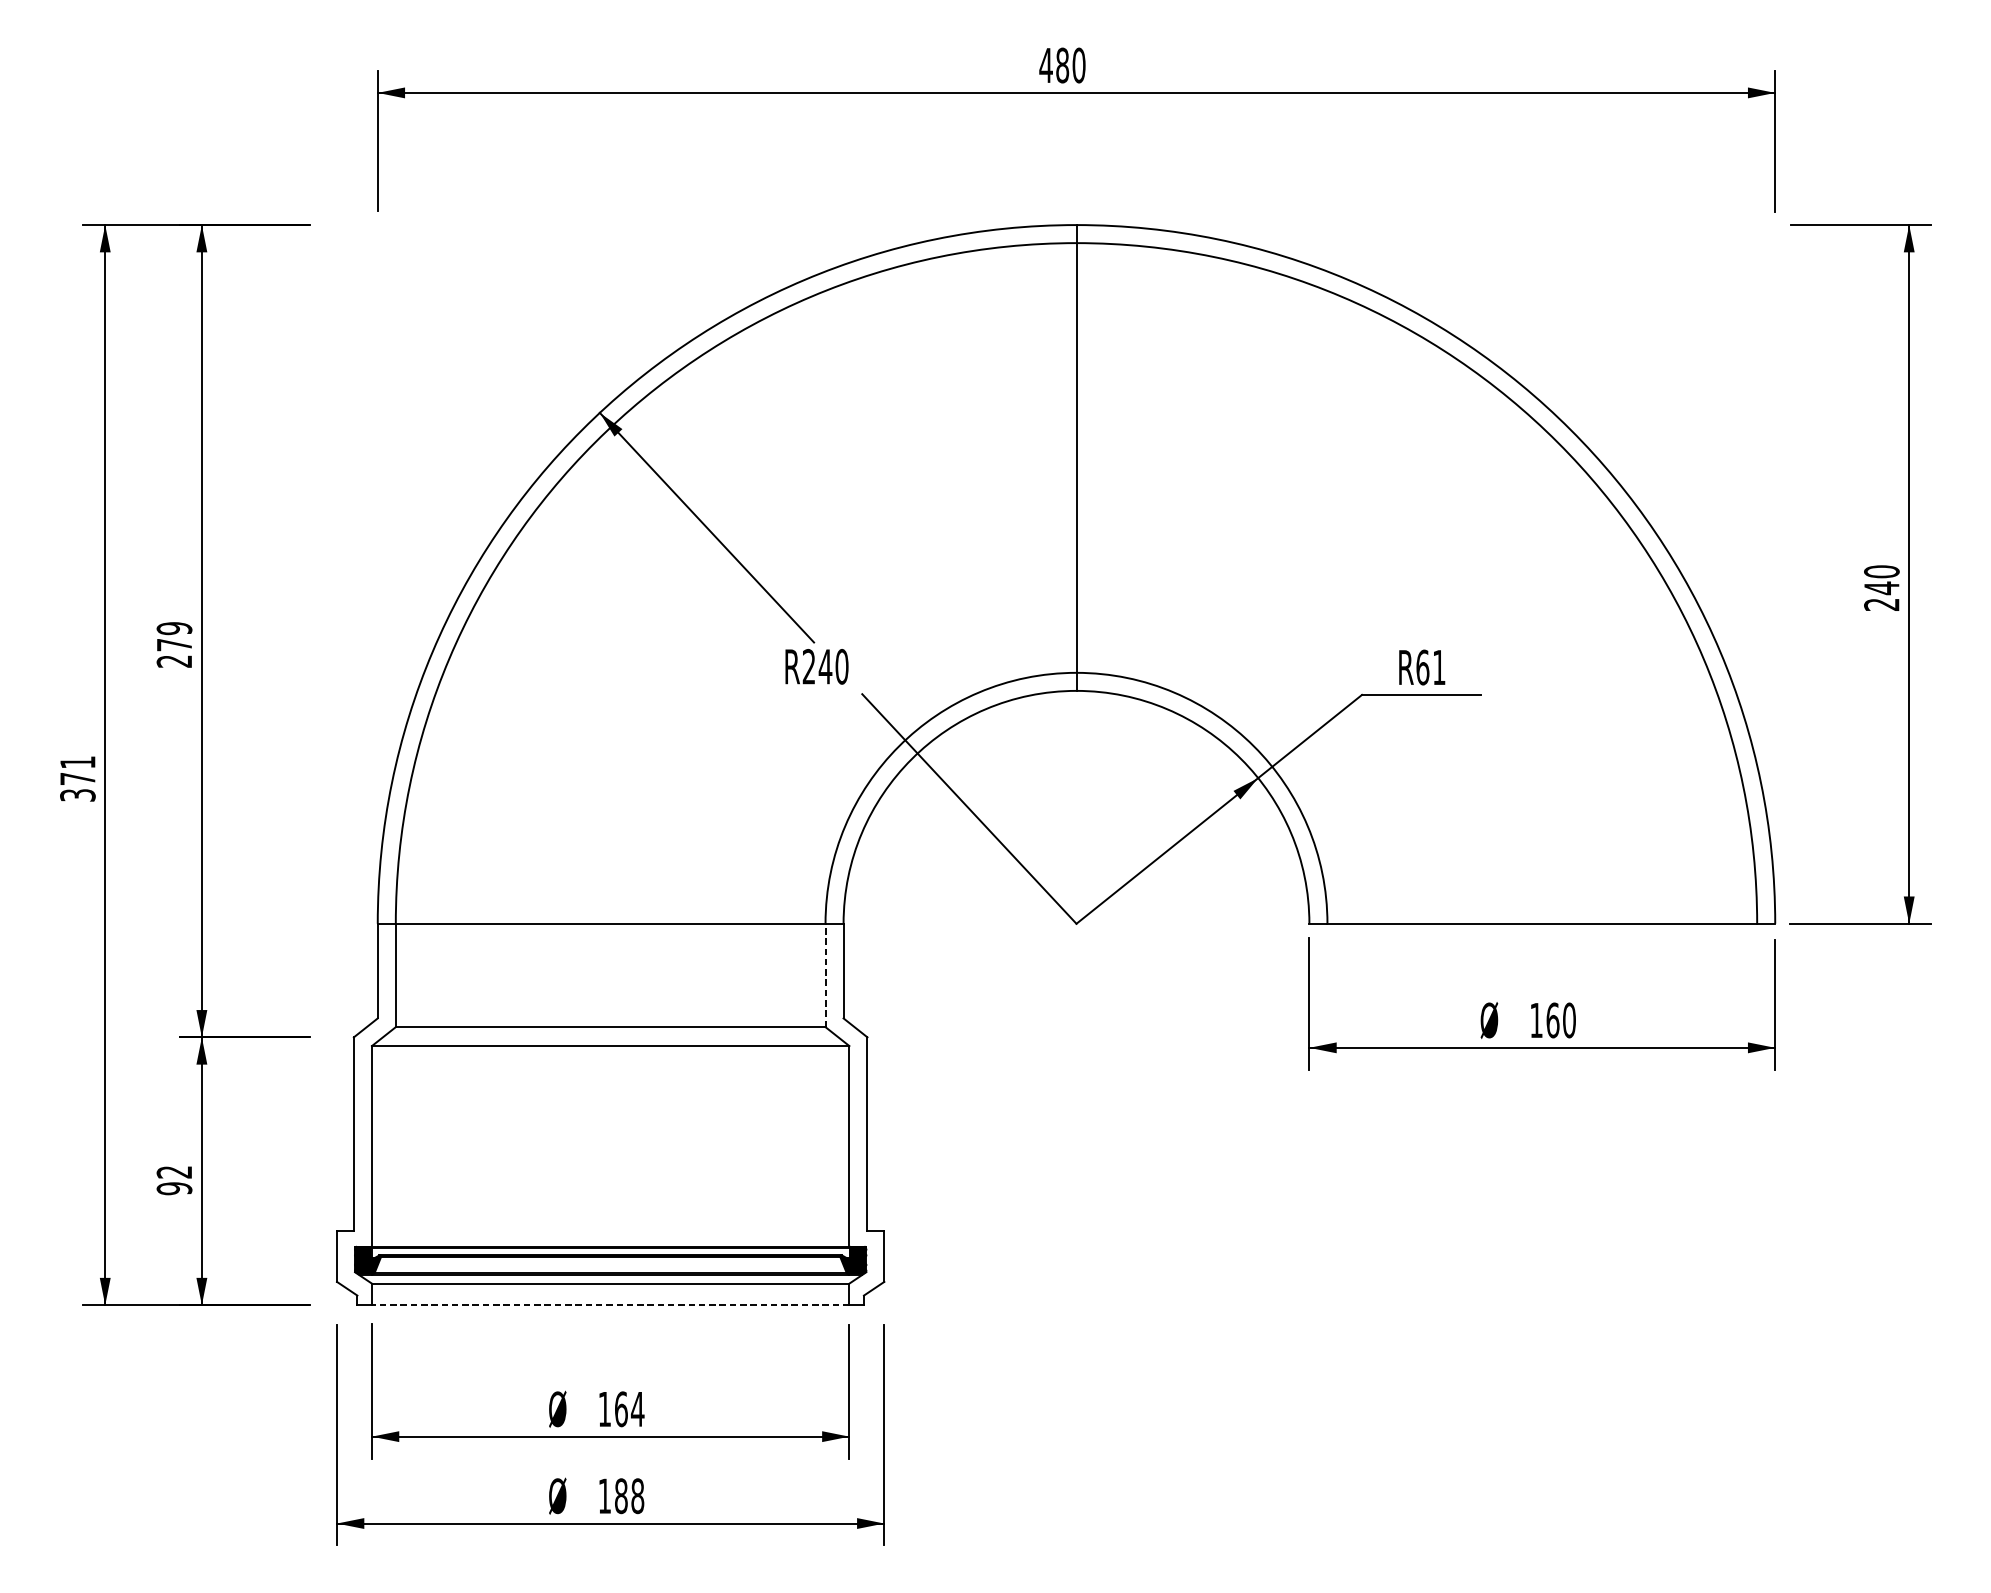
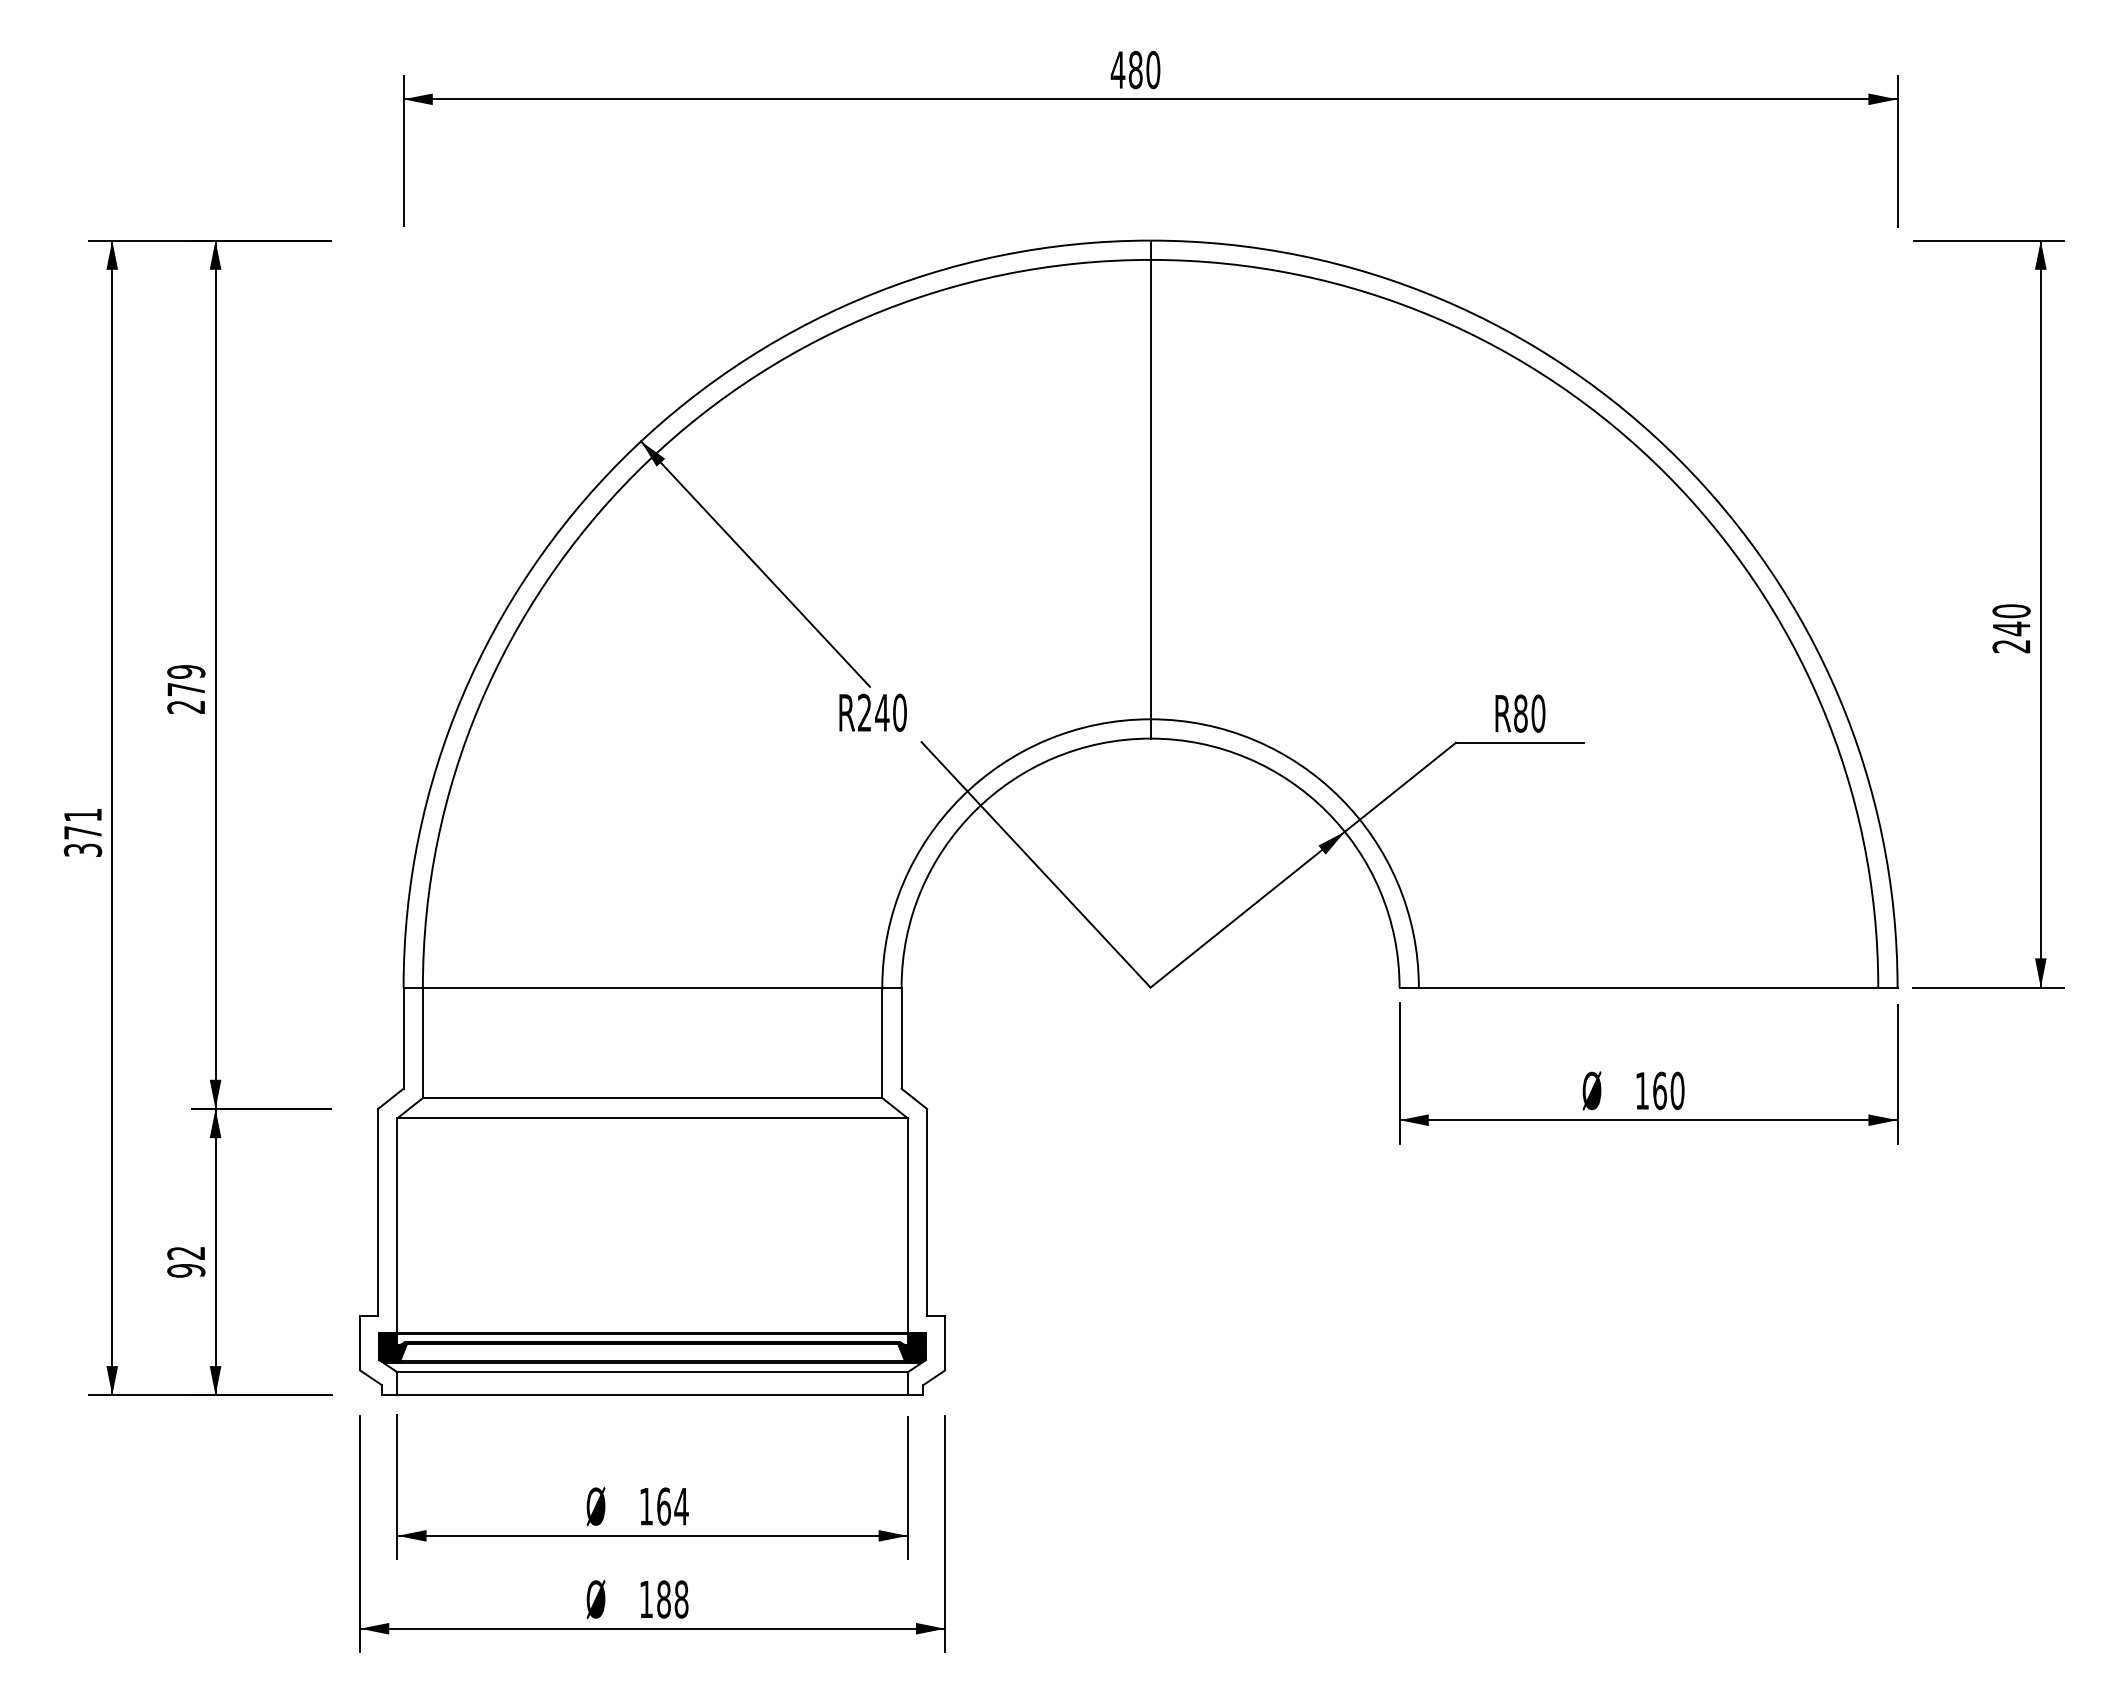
text: (1430, 667) -> (1529, 713), R61 -> R80
line: (825, 975) -> (882, 1042), dashed -> solid
line: (610, 1305) -> (652, 1395), dashed -> solid

